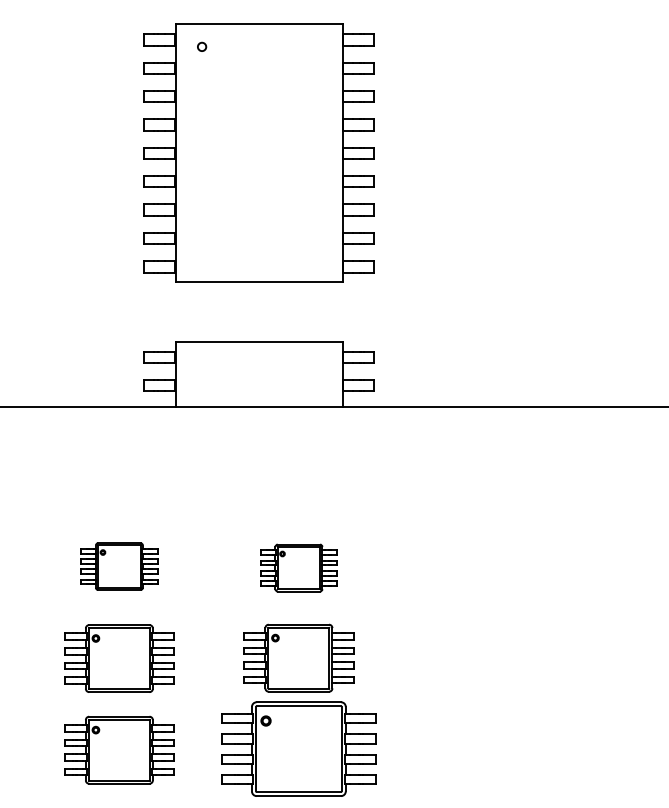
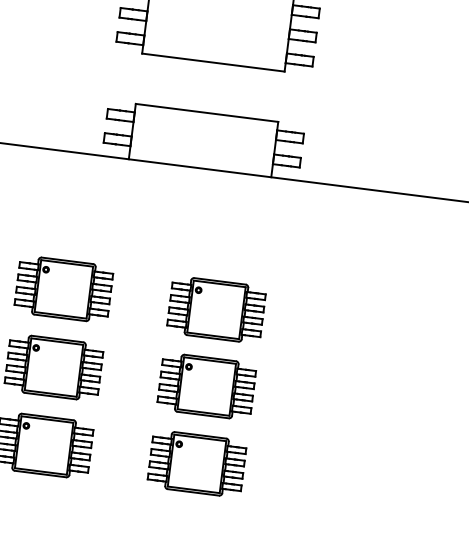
part: (119, 566) -> (64, 289), size x1.43
part: (298, 567) -> (216, 309), size x1.43
part: (298, 748) -> (196, 463), size x0.71

